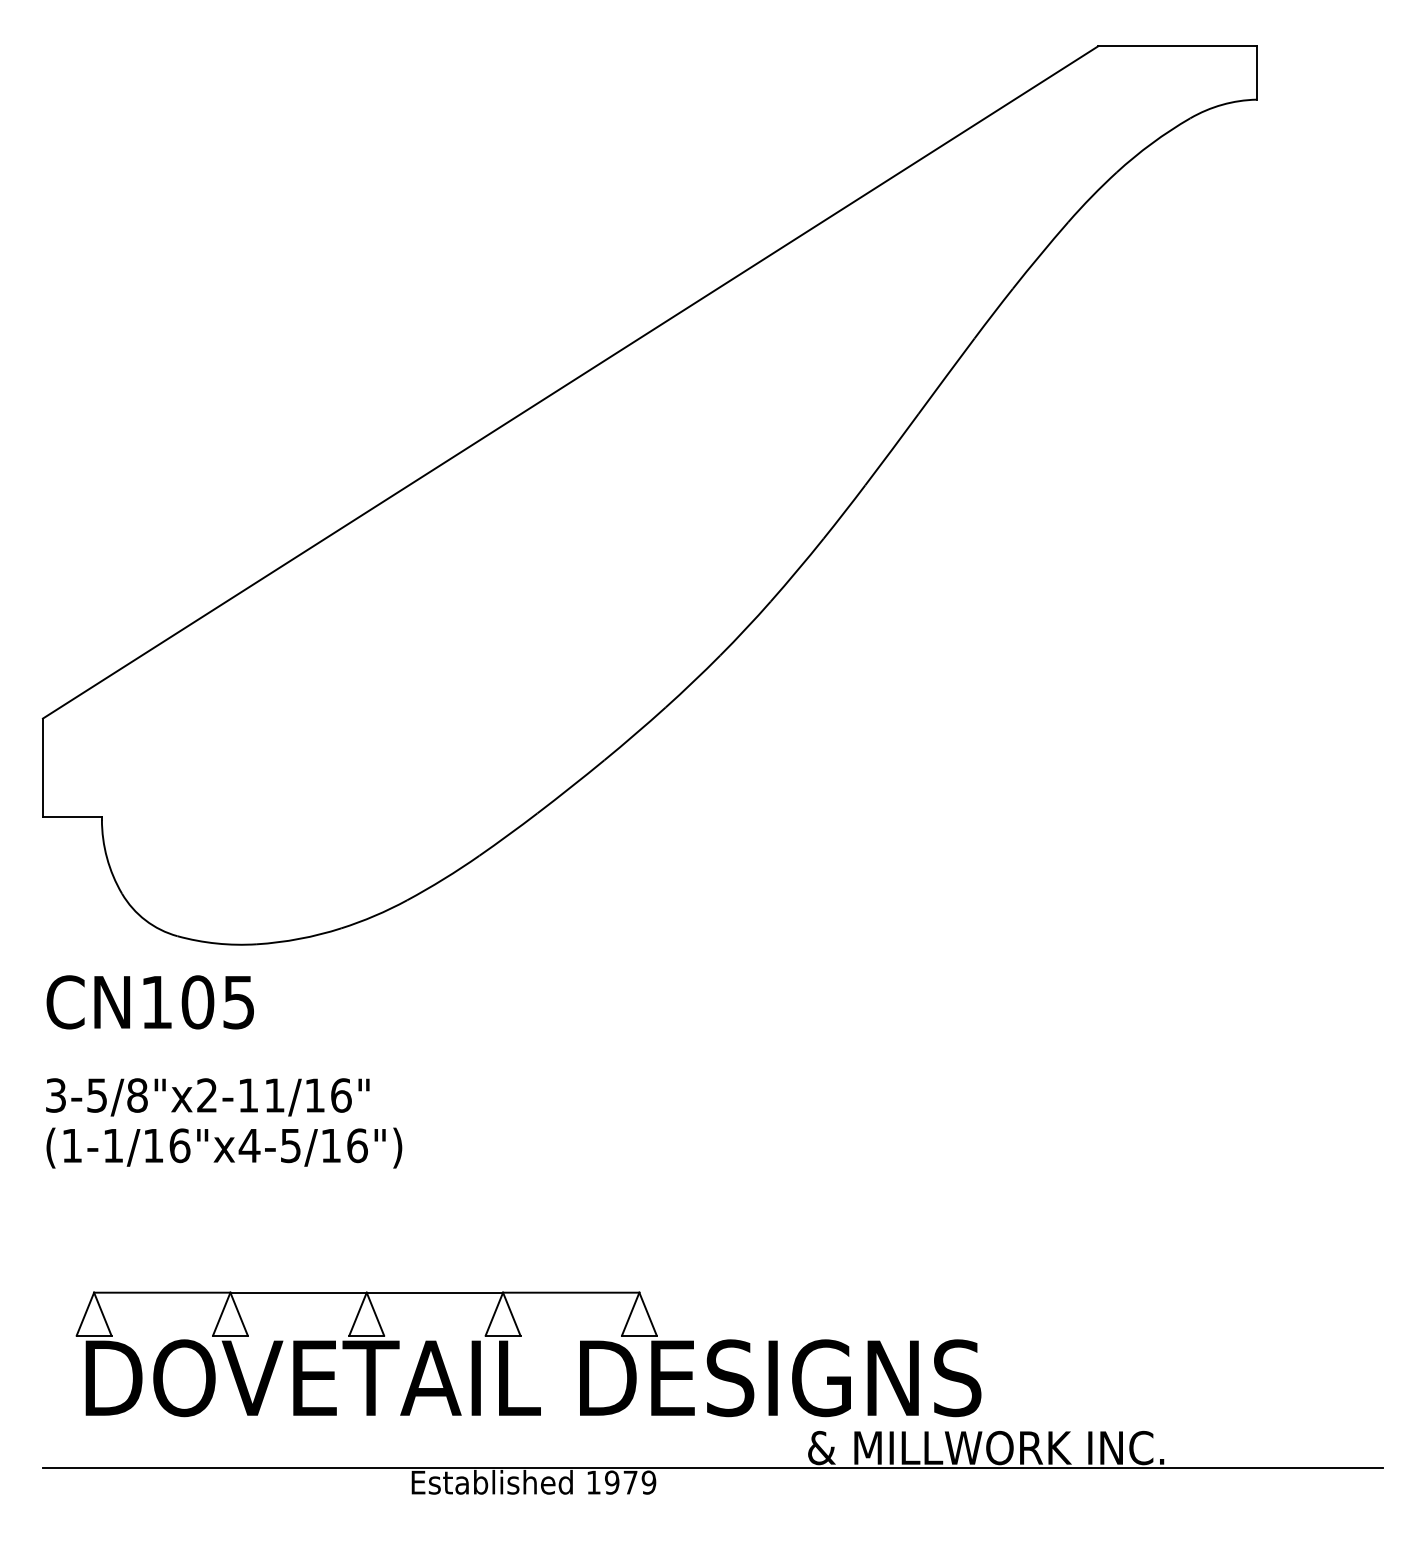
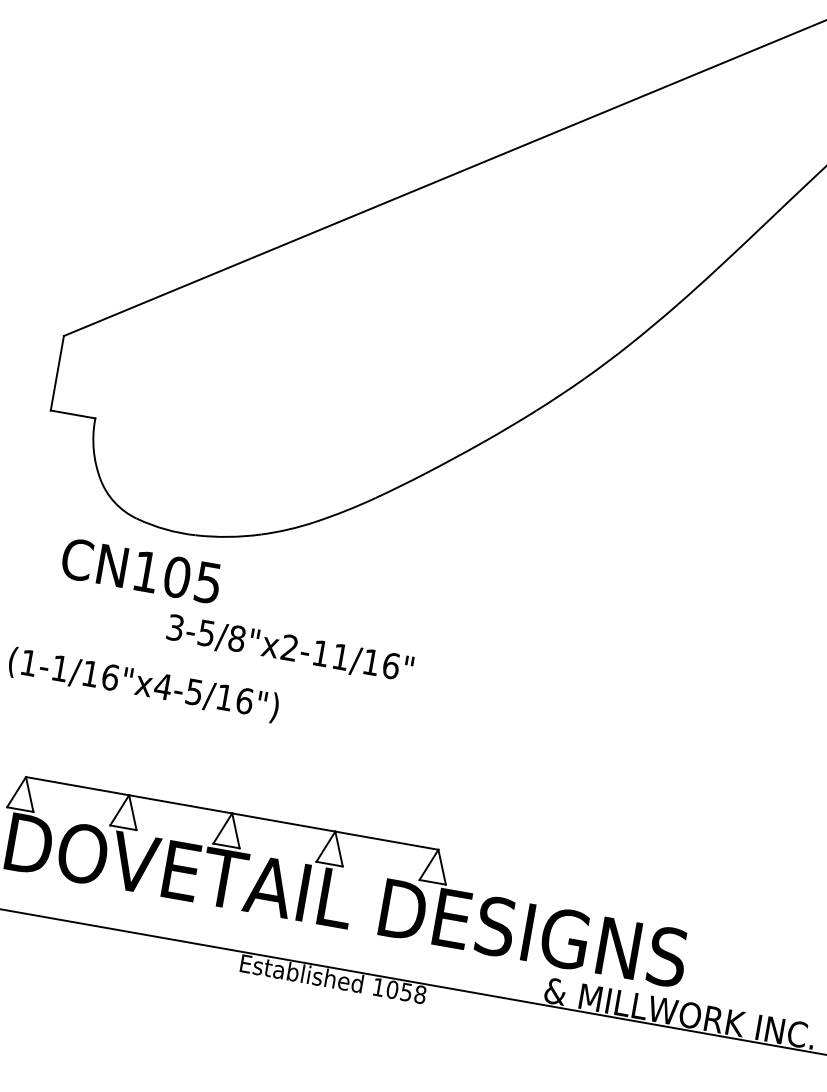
text: (149, 1002) -> (140, 570), moved
text: (207, 1097) -> (289, 649), moved
text: (630, 1482) -> (406, 992), 1979 -> 1058

